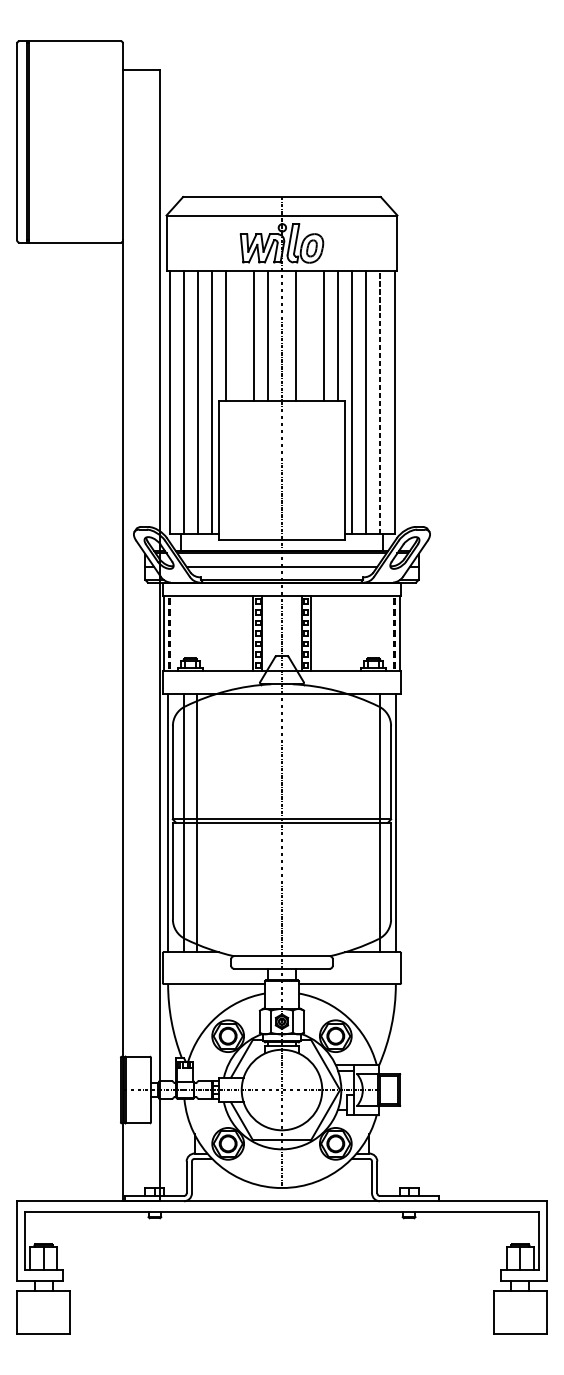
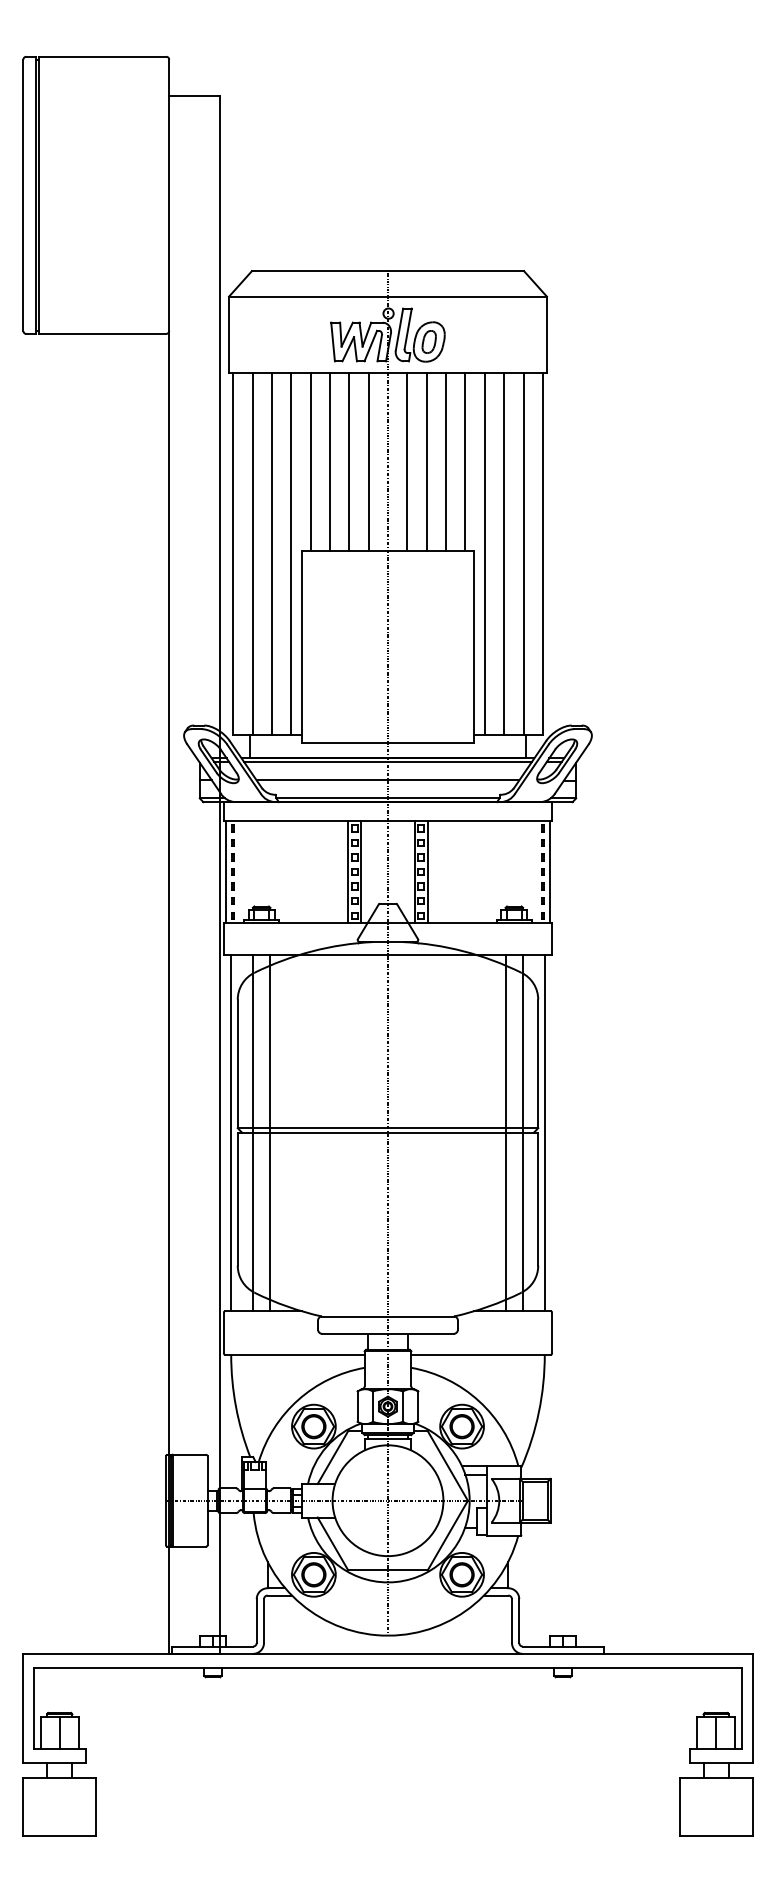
line: (239, 335) -> (329, 462), added
line: (309, 335) -> (426, 462), added
line: (380, 402) -> (523, 553), dashed -> solid
line: (367, 822) -> (505, 1132), added

